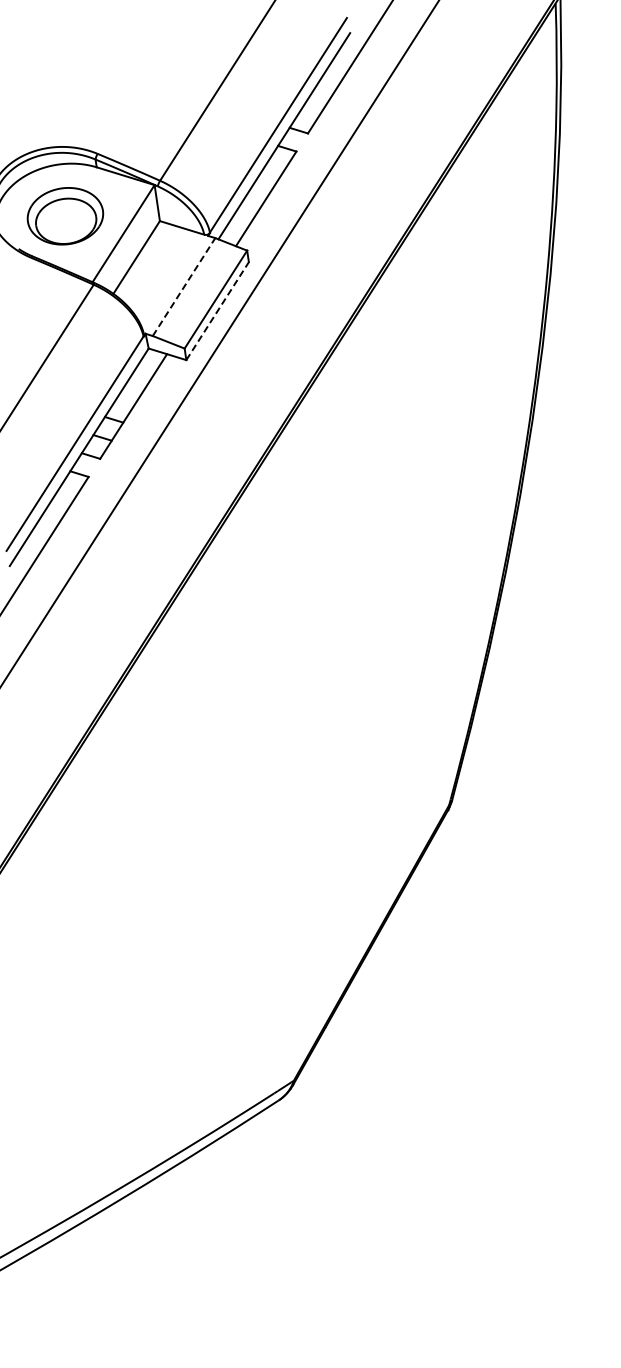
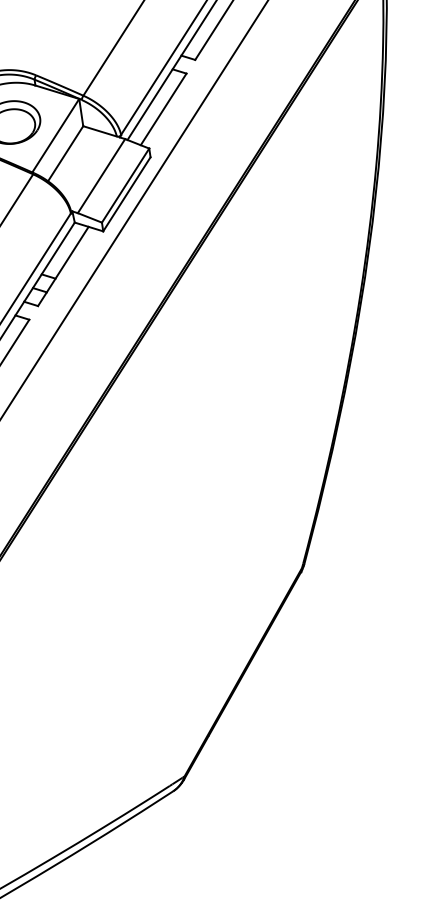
line: (184, 286) -> (101, 175), dashed -> solid
line: (217, 310) -> (126, 193), dashed -> solid

